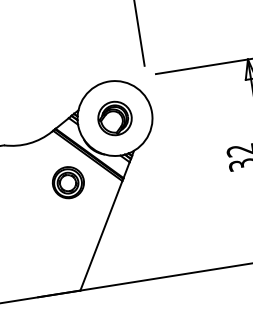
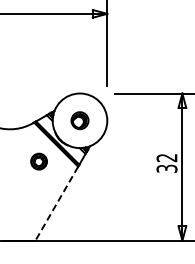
part: (114, 118) -> (79, 120), size x0.7
part: (67, 182) -> (38, 161), size x0.7
line: (100, 235) -> (56, 203), solid -> dashed

